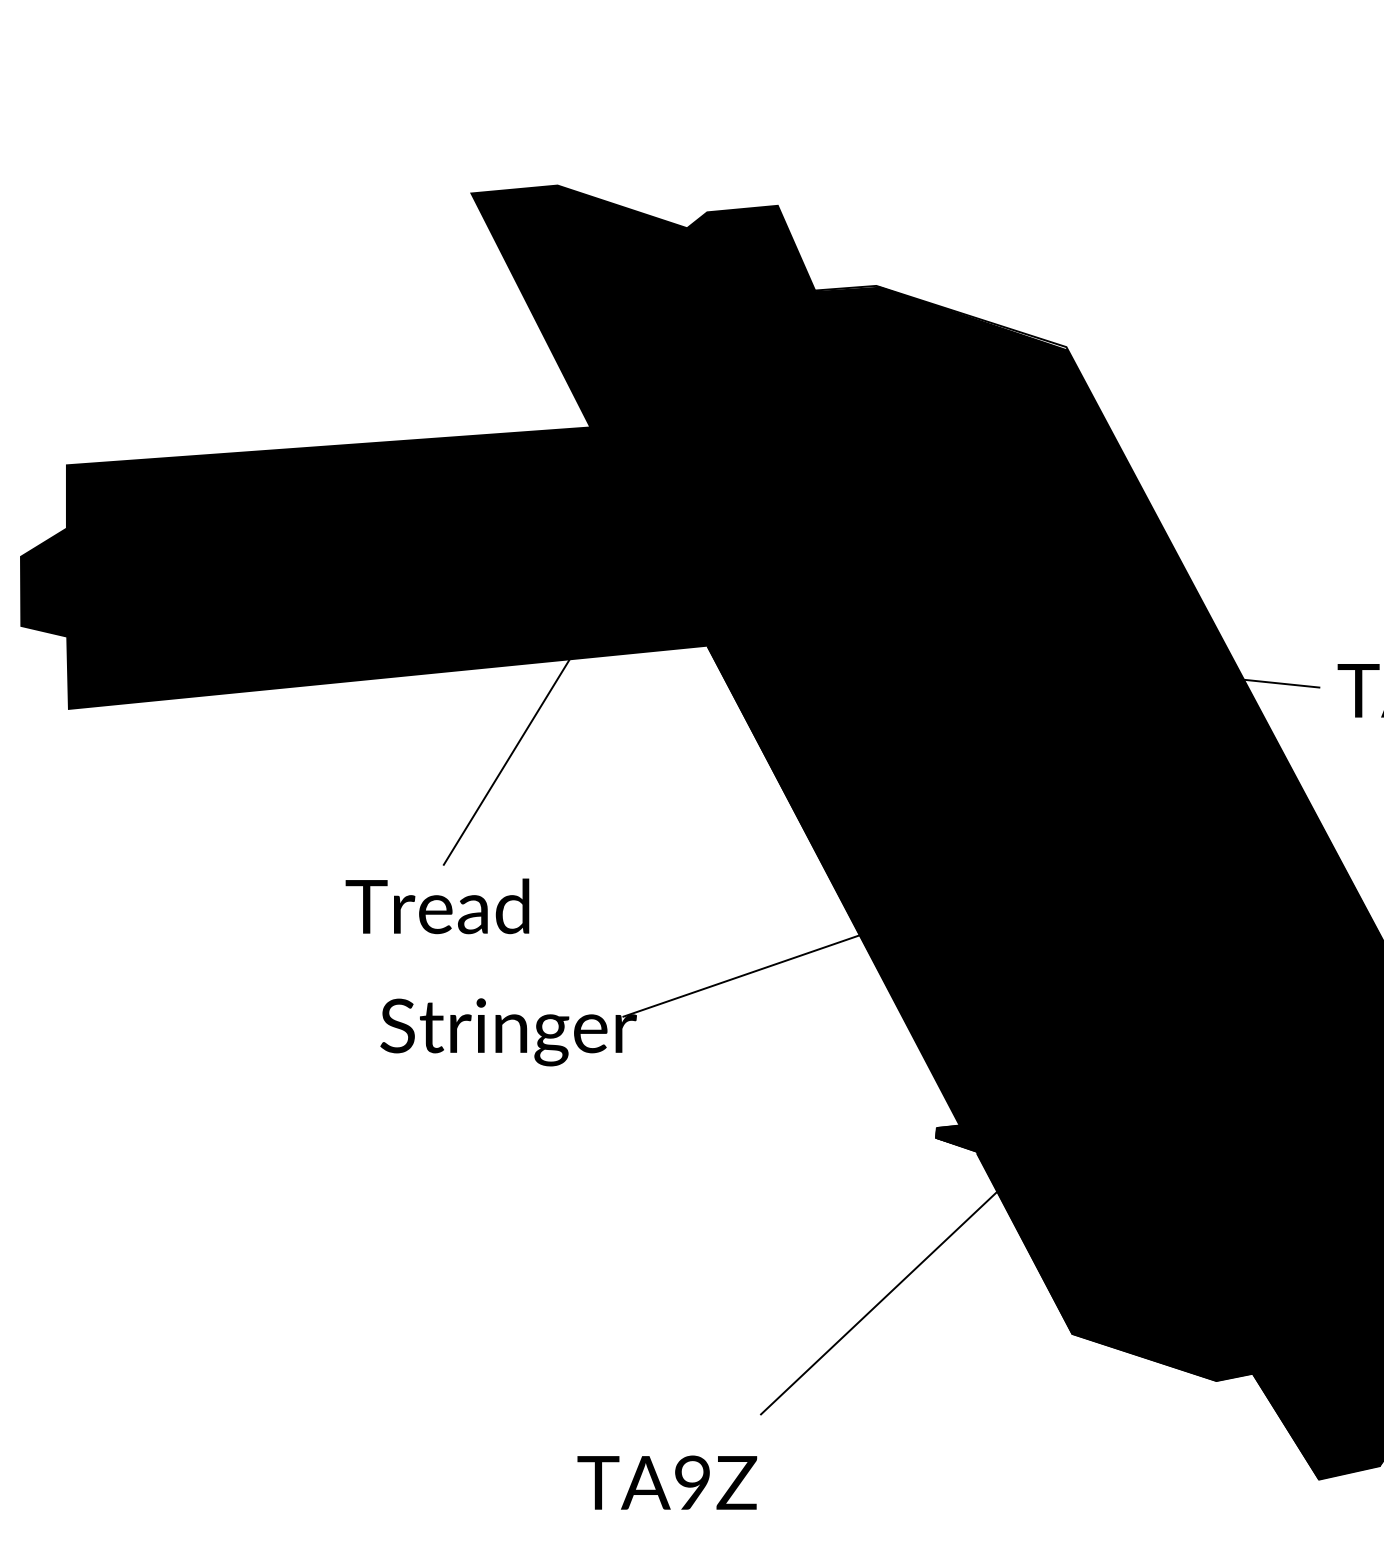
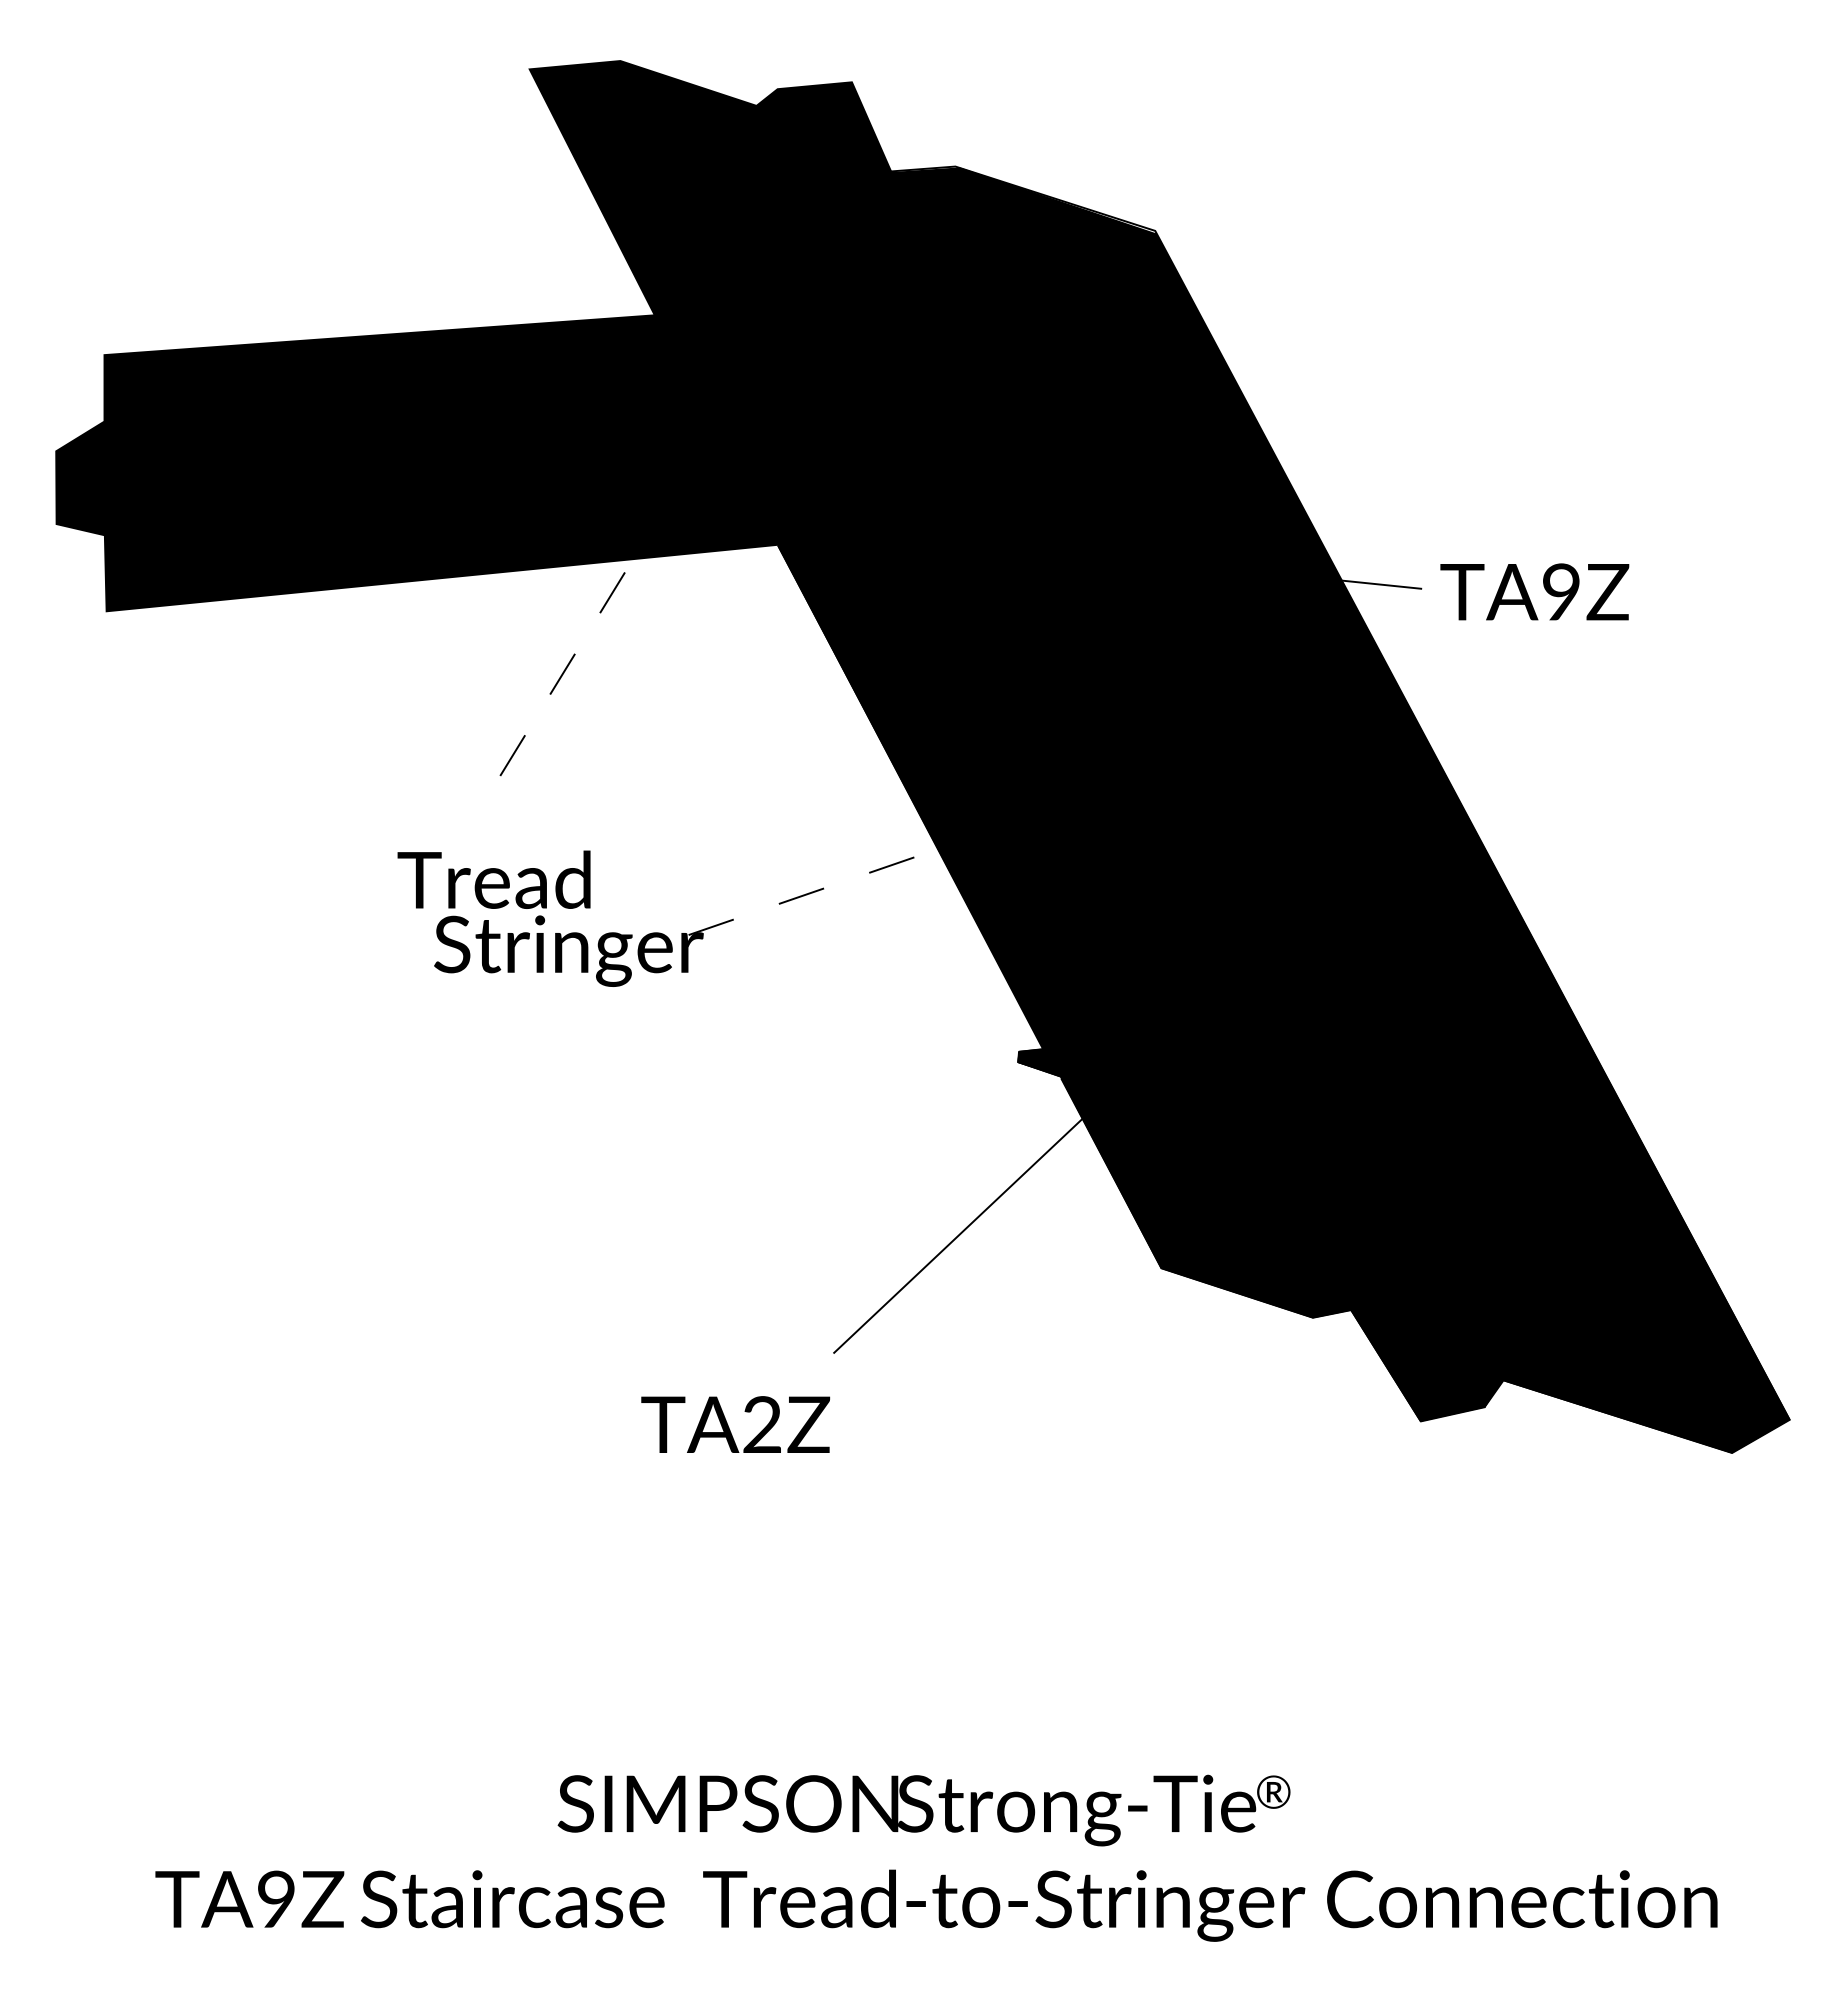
line: (507, 761) -> (567, 666), solid -> dashed
text: (436, 906) -> (493, 879), moved
line: (743, 975) -> (815, 891), solid -> dashed
text: (691, 1482) -> (761, 1424), TA9Z -> TA2Z

